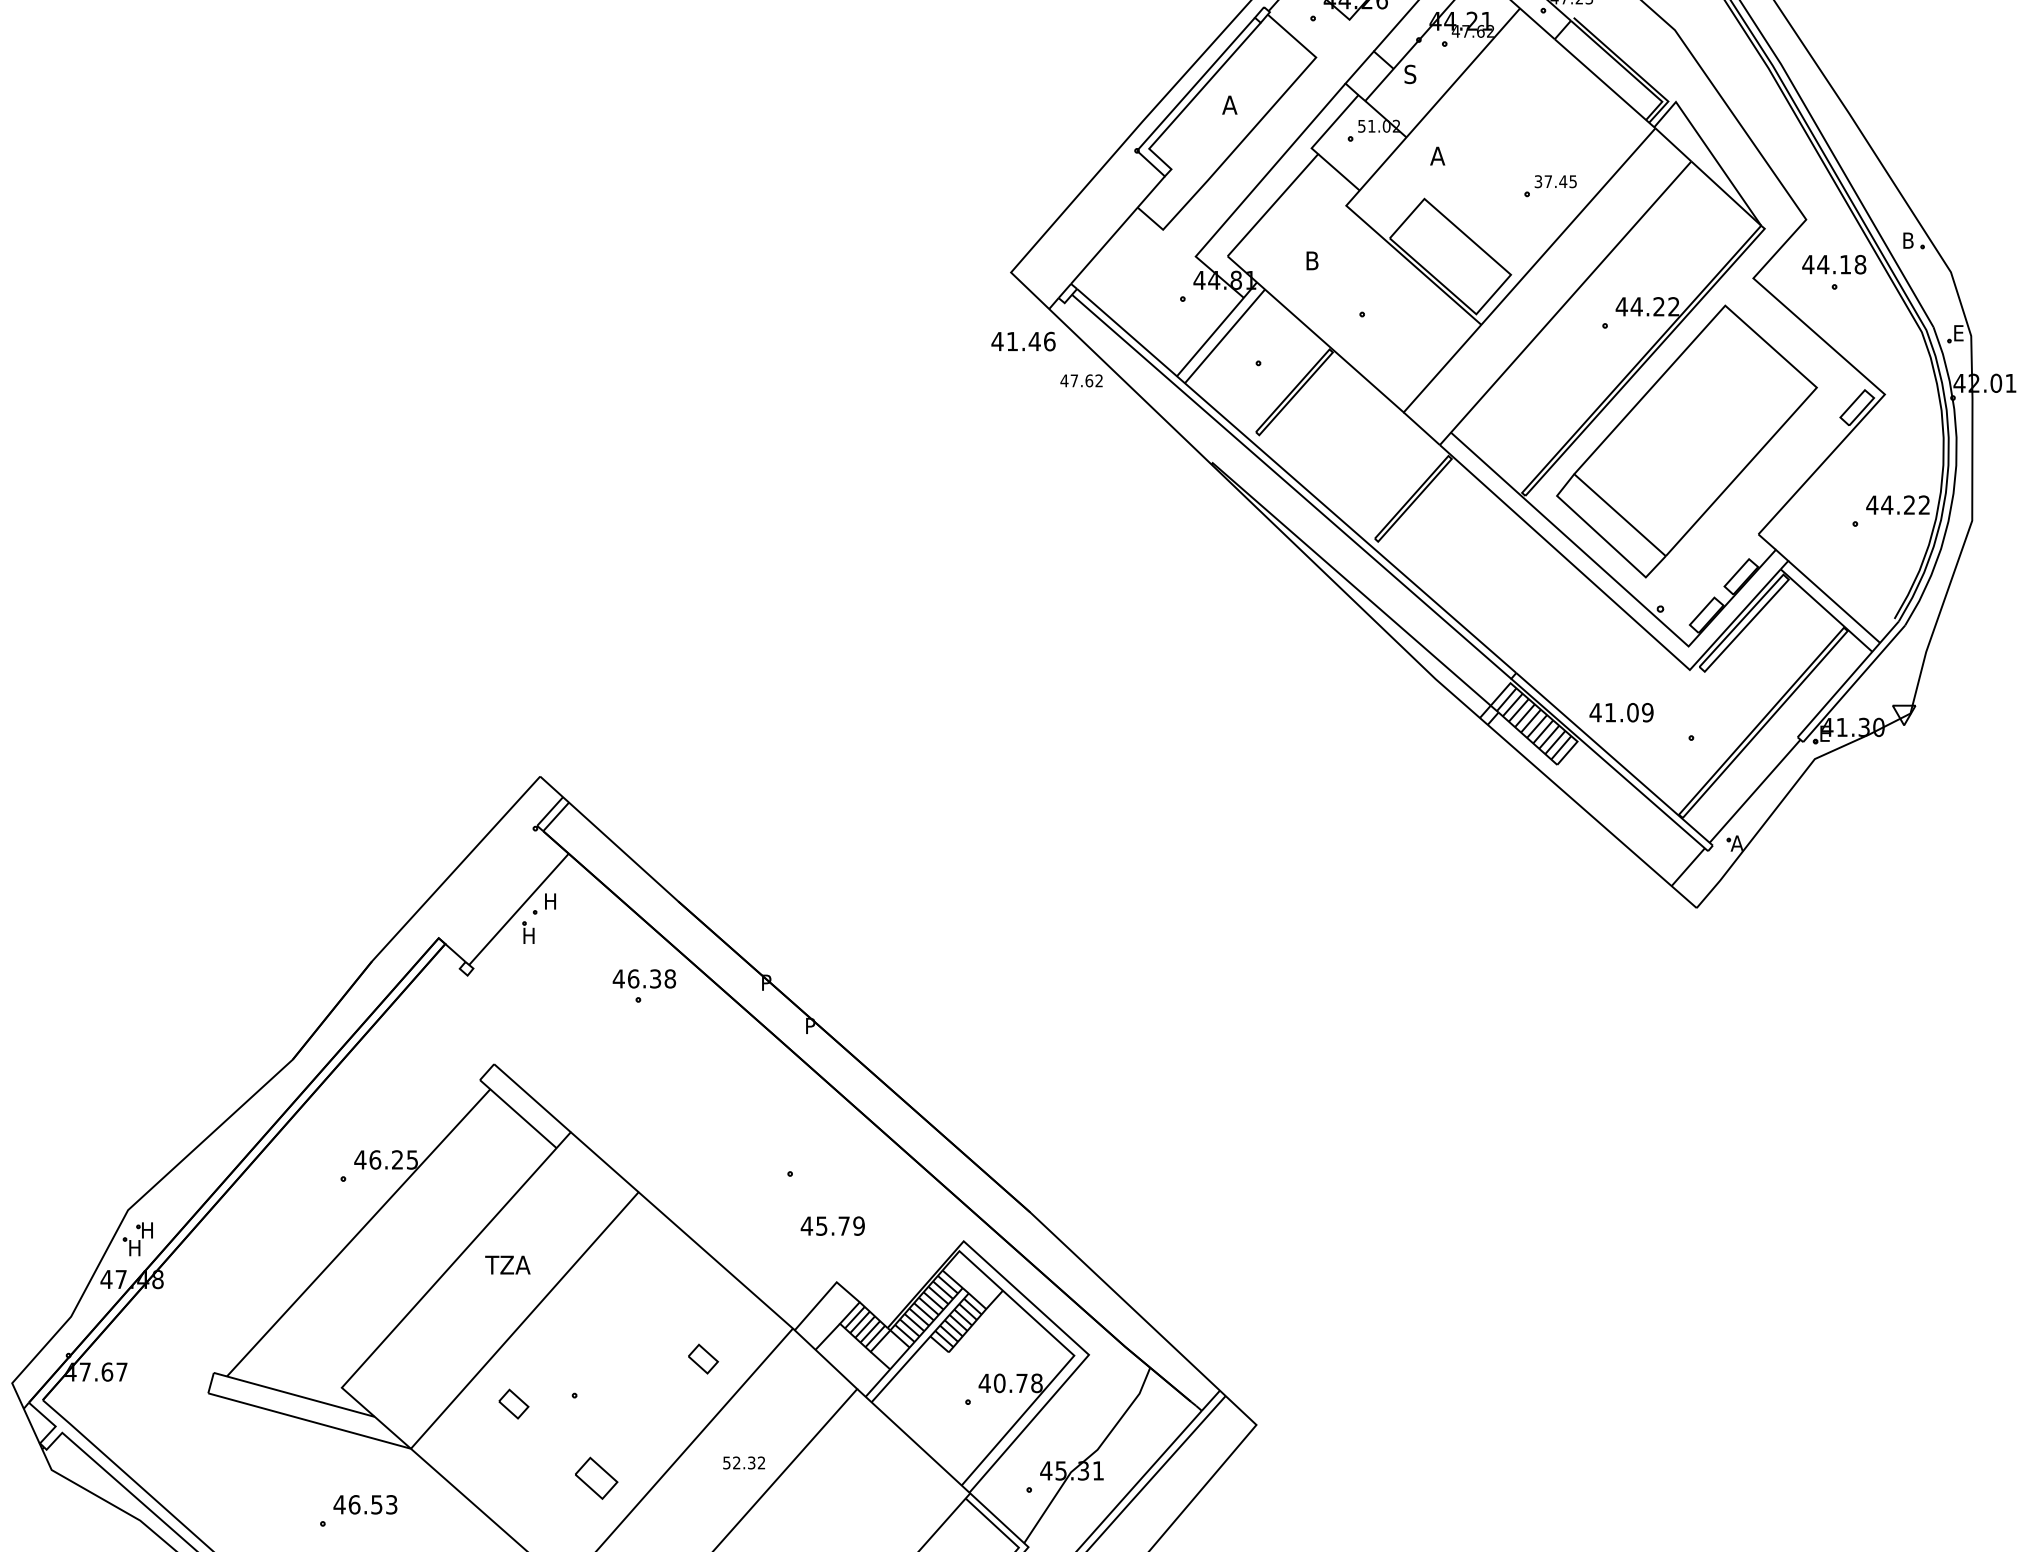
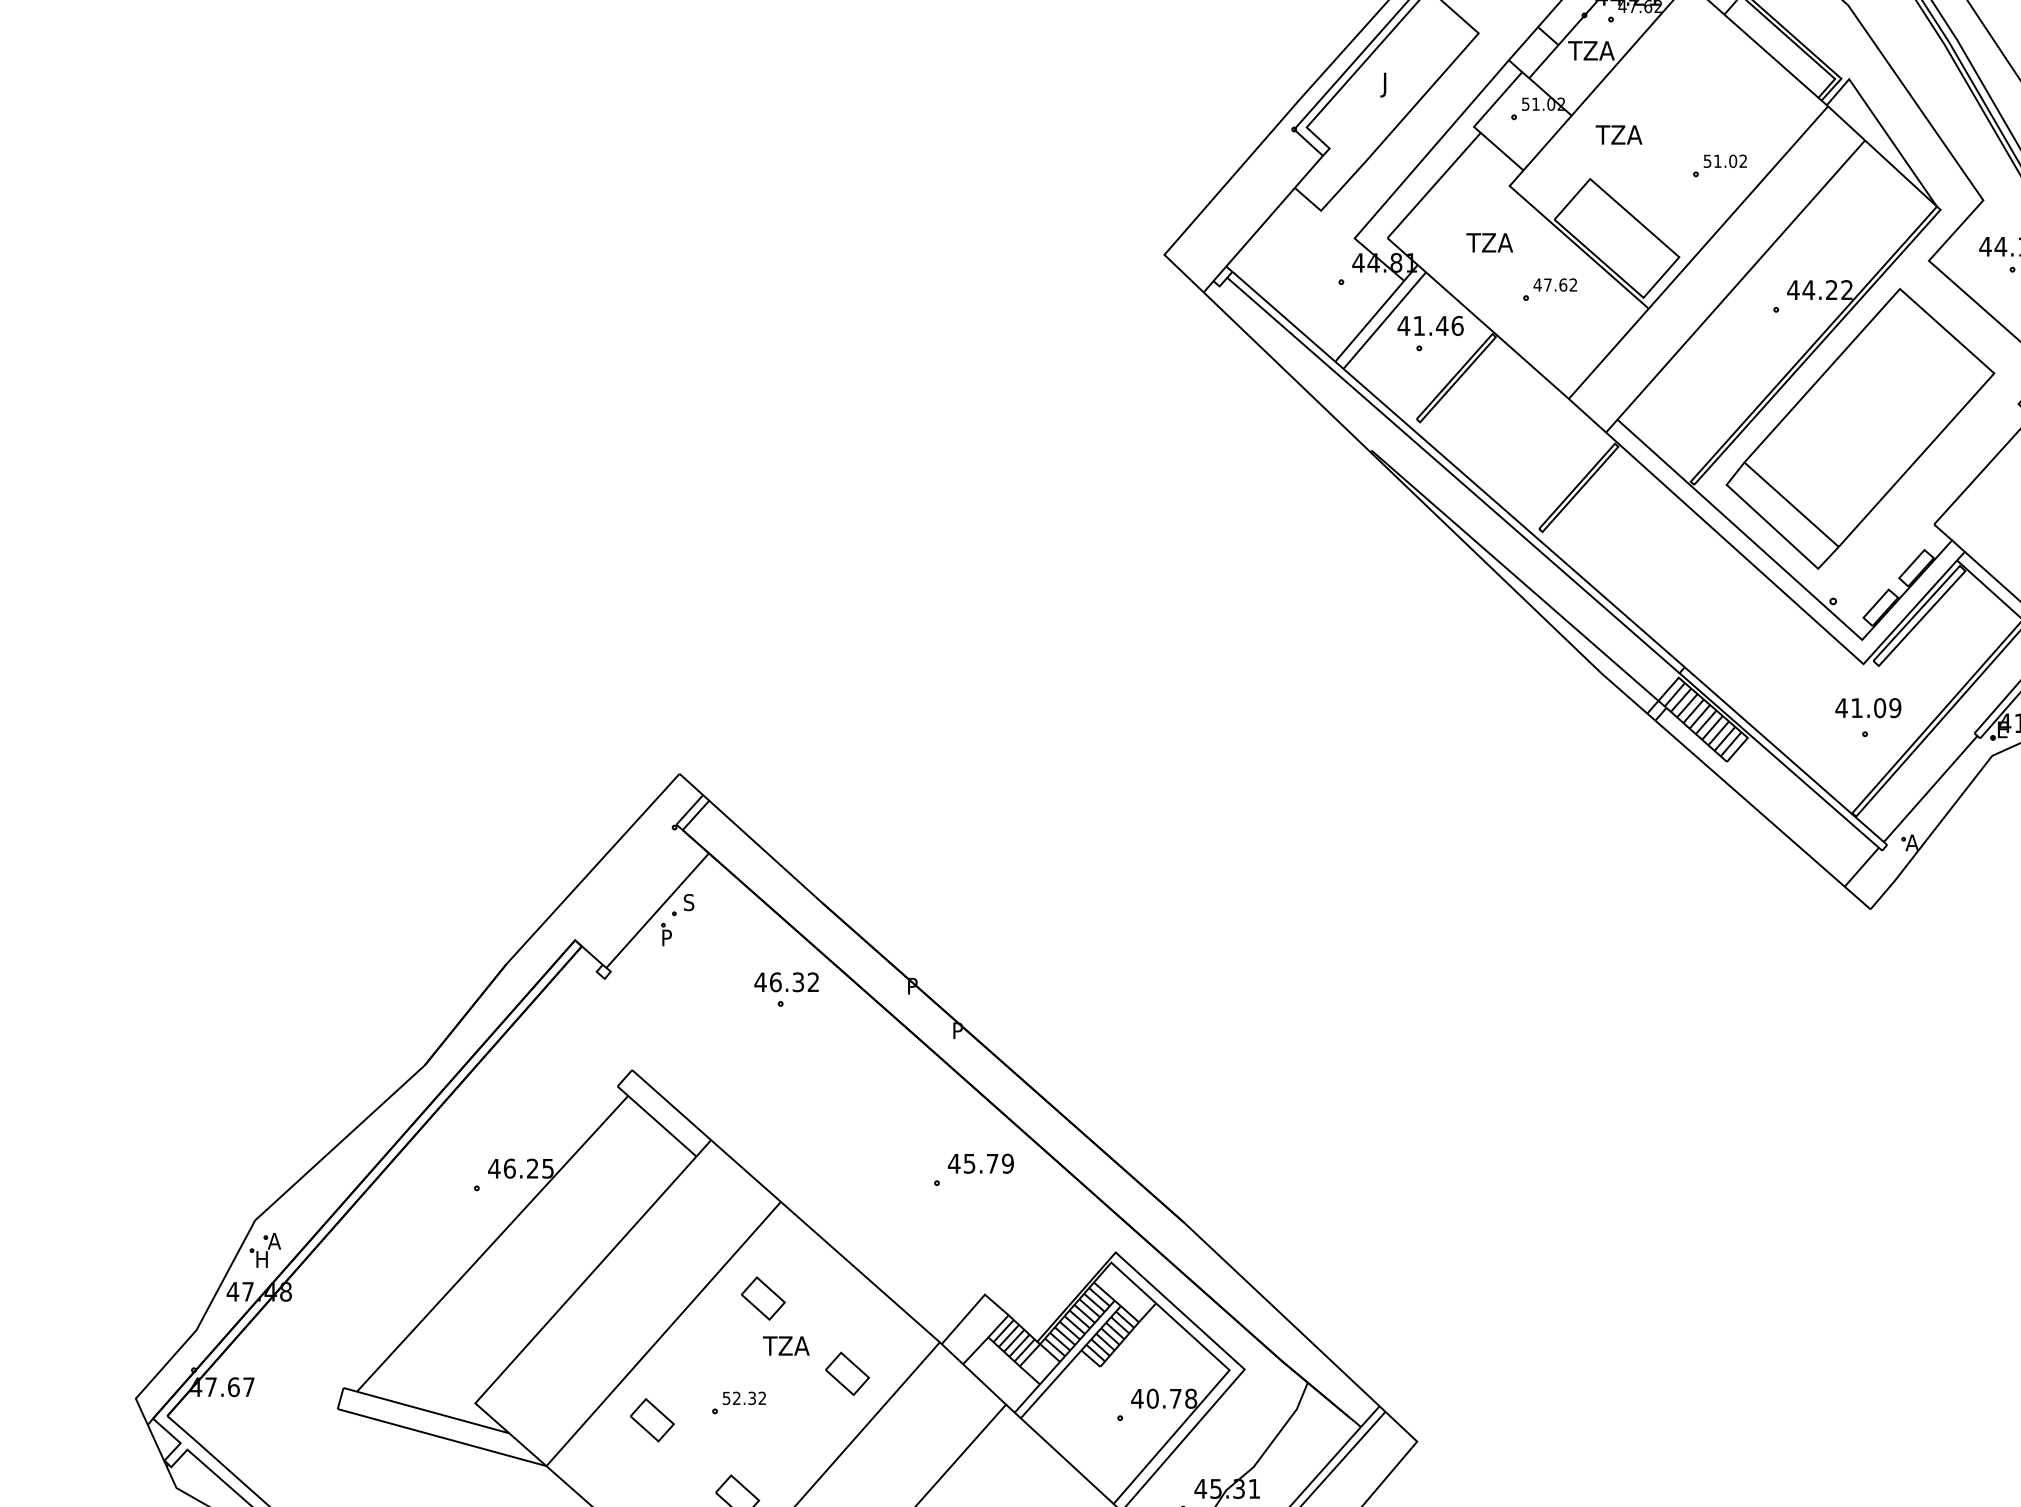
text: (1425, 74) -> (1591, 50), S -> TZA
text: (1228, 107) -> (1388, 84), A -> J
text: (1452, 155) -> (1619, 134), A -> TZA
text: (1555, 181) -> (1725, 161), 37.45 -> 51.02
text: (1326, 260) -> (1489, 242), B -> TZA
text: (1023, 341) -> (1430, 325), moved
text: (1081, 380) -> (1555, 284), moved
text: (1621, 712) -> (1868, 707), moved
text: (549, 901) -> (689, 902), H -> S
text: (529, 935) -> (668, 937), H -> P
text: (670, 978) -> (813, 981), 46.38 -> 46.32
text: (832, 1225) -> (980, 1163), moved
text: (146, 1230) -> (274, 1241), H -> A
text: (507, 1264) -> (785, 1345), moved
part: (621, 1285) -> (763, 1297), added
part: (703, 1358) -> (847, 1373), size x1.43
part: (513, 1403) -> (652, 1419), size x1.43
text: (743, 1462) -> (743, 1397), moved

